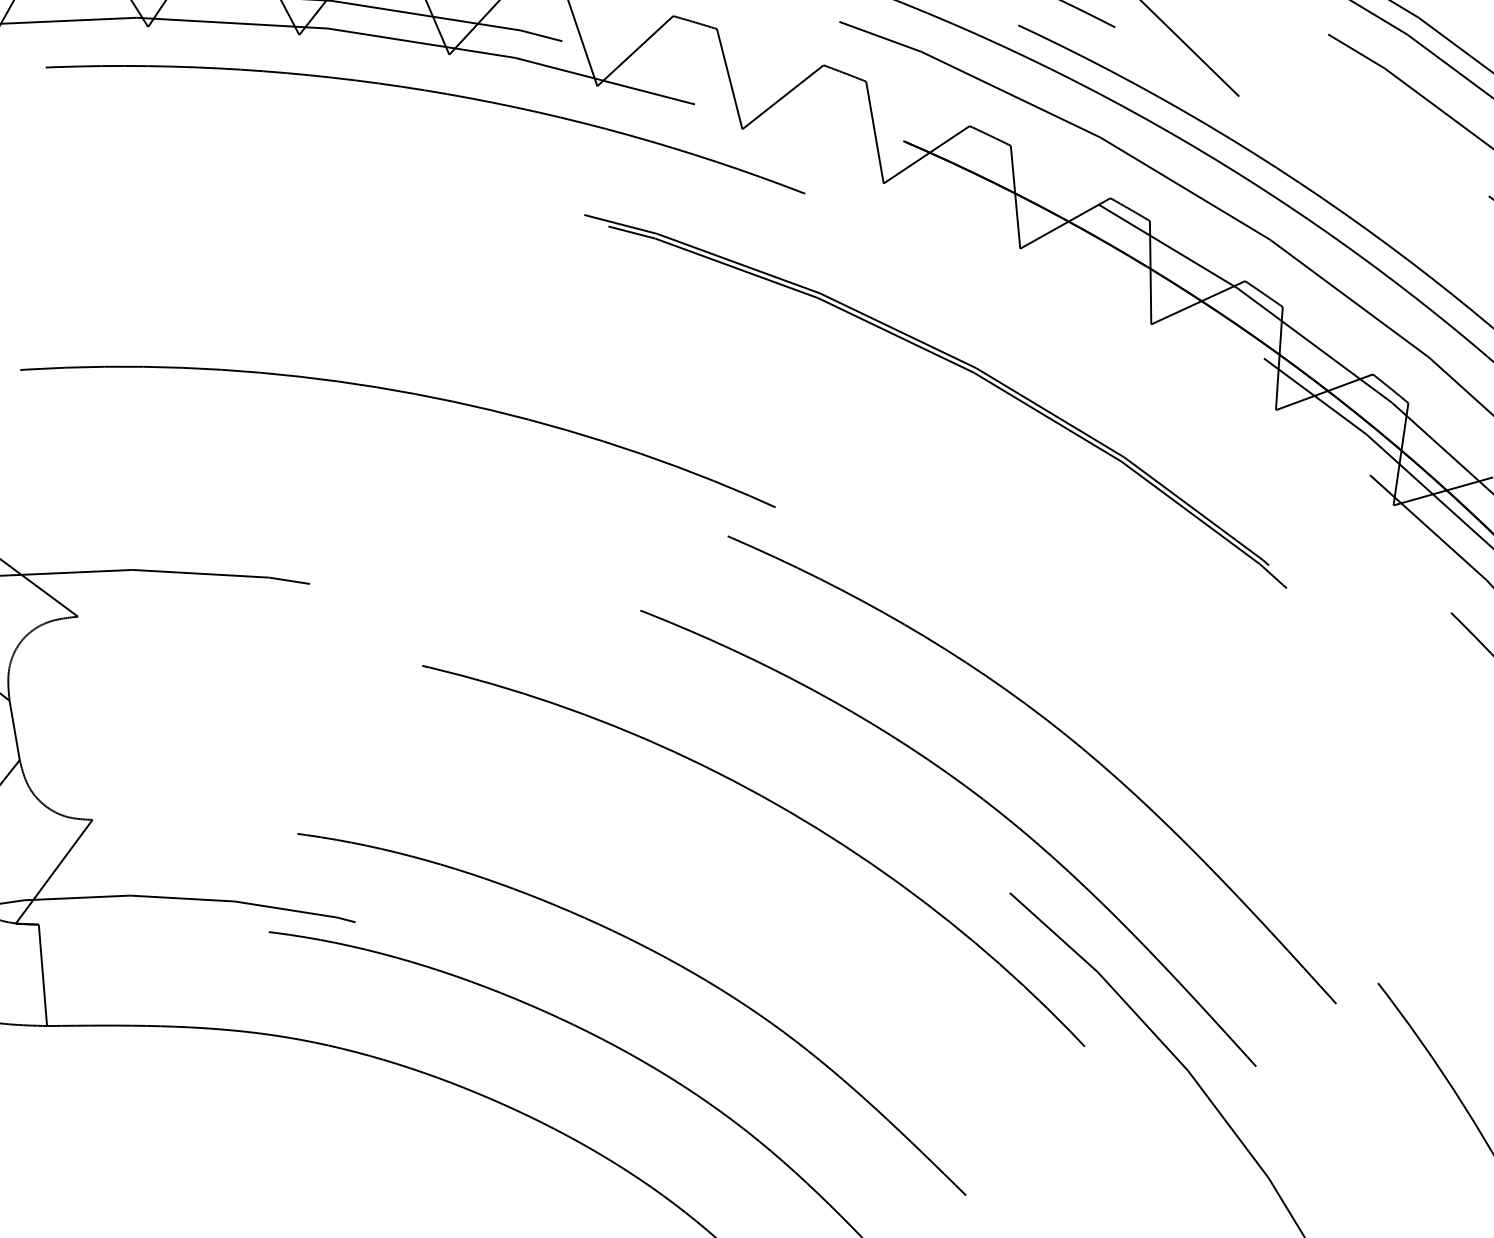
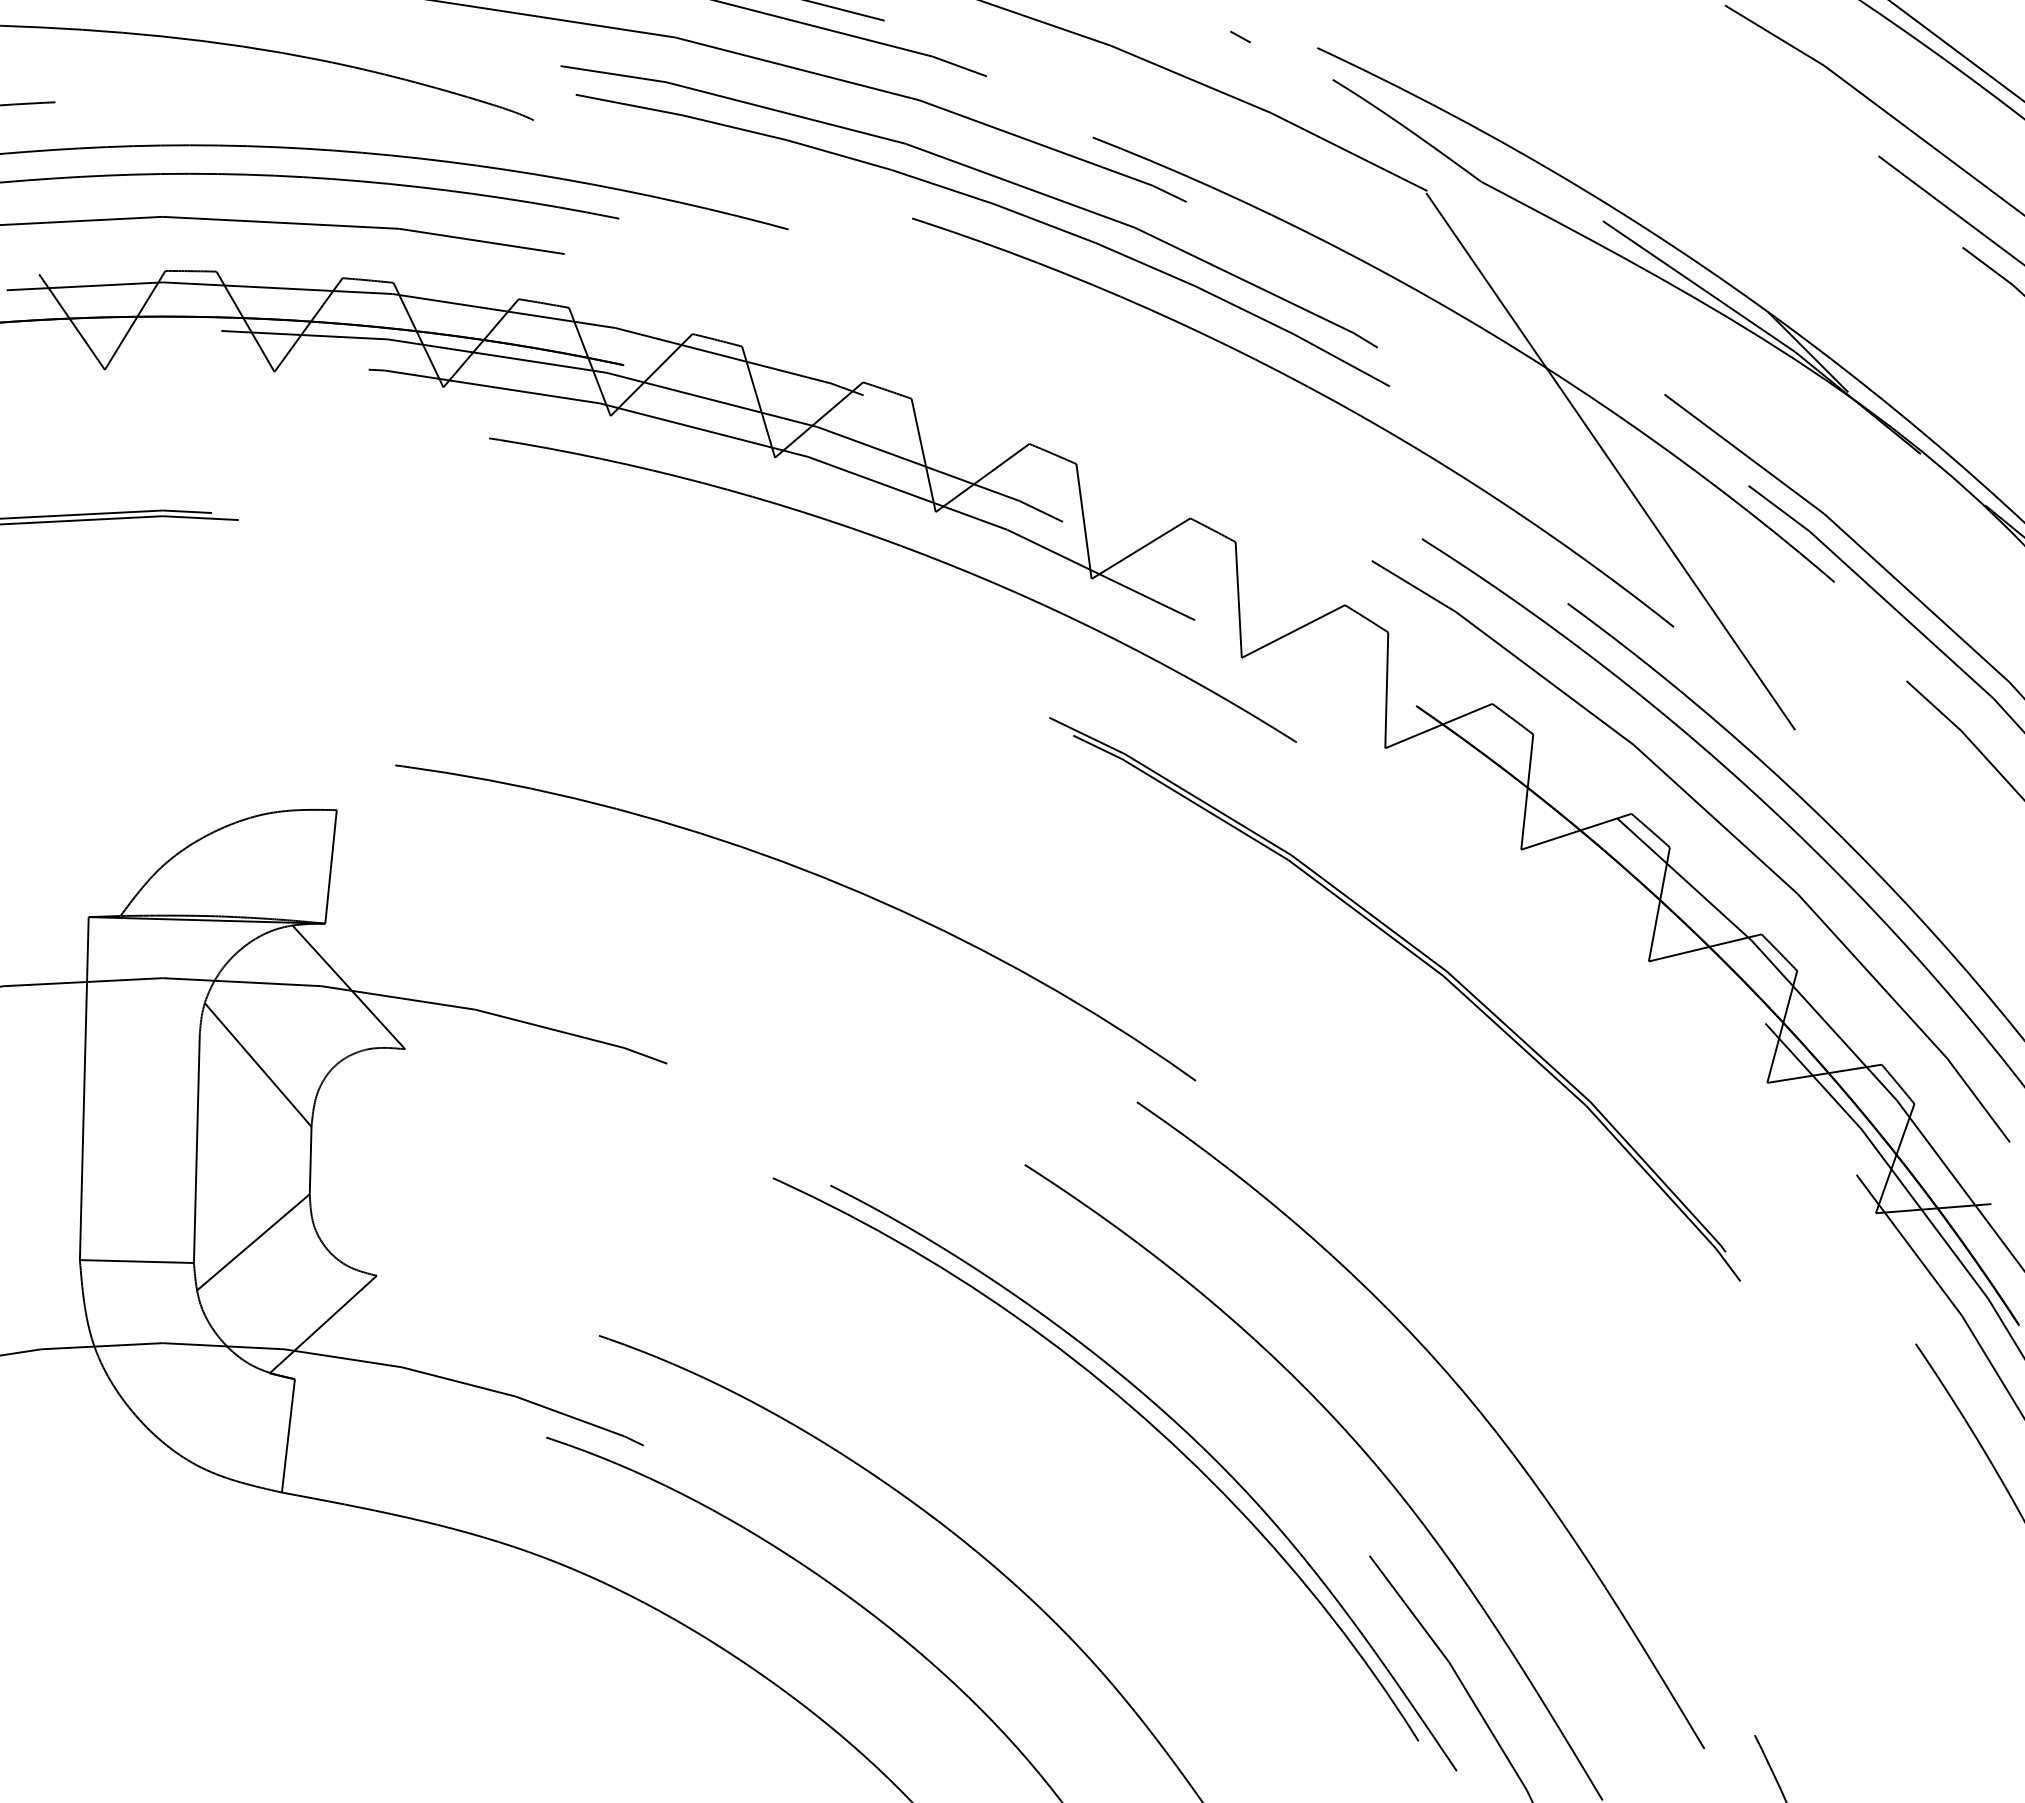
curve: (829, 818) -> (1187, 1434), added

